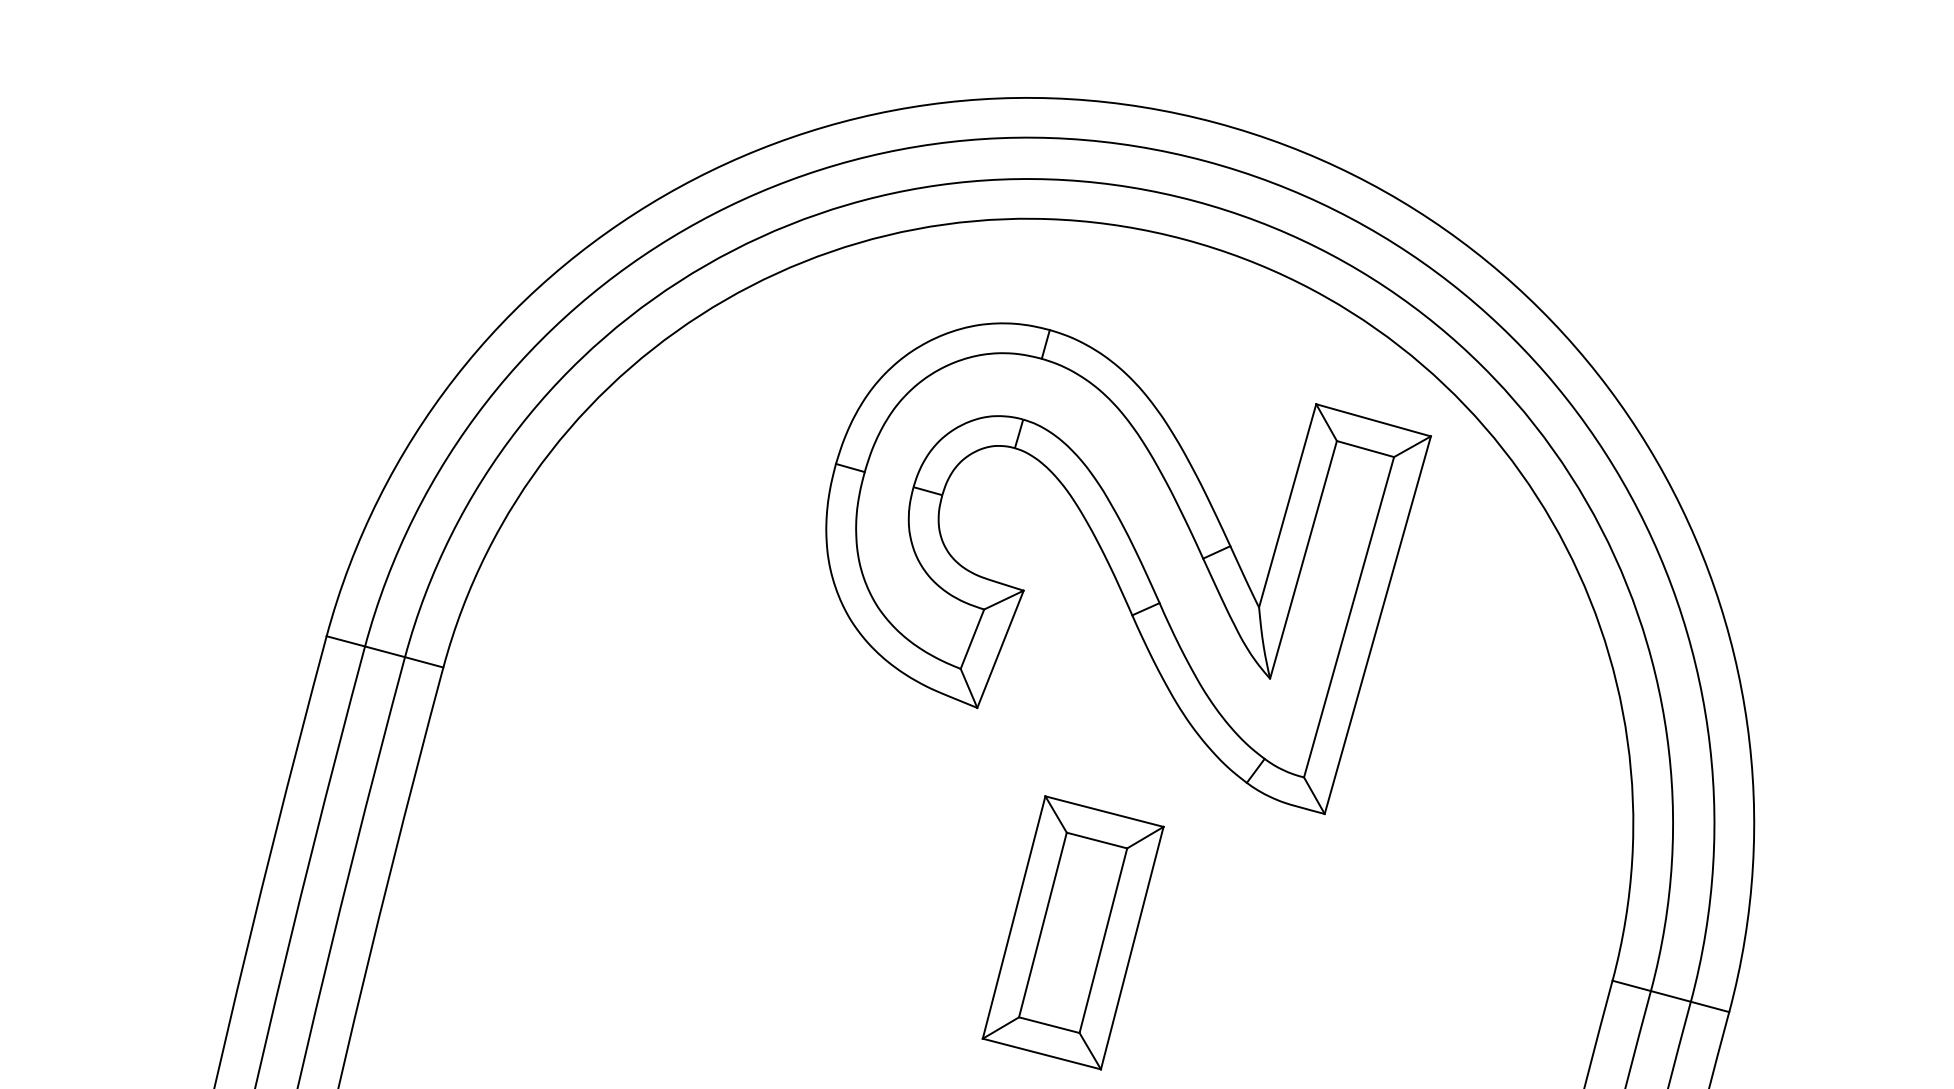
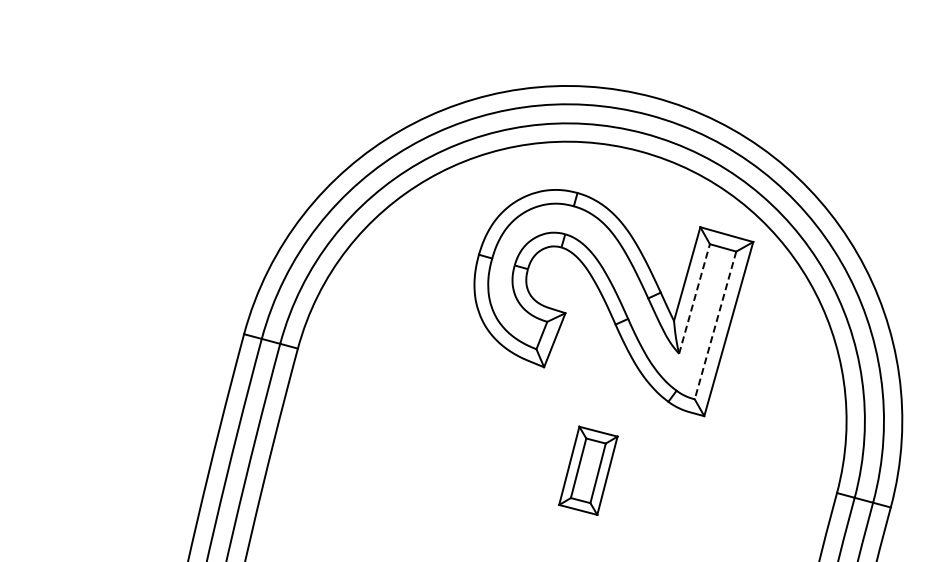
line: (1303, 560) -> (694, 299), solid -> dashed
line: (1349, 617) -> (715, 325), solid -> dashed
part: (1073, 931) -> (588, 470), size x0.7

